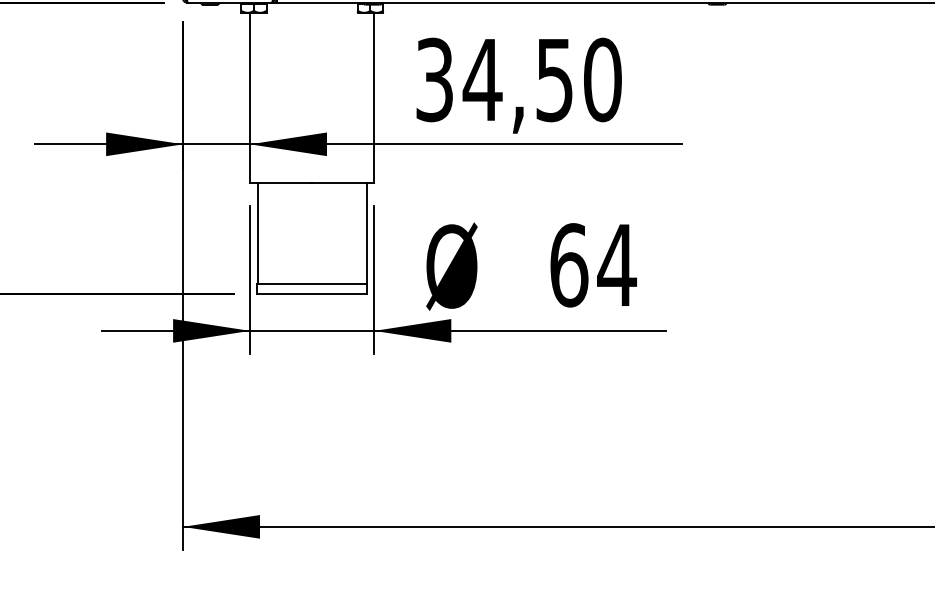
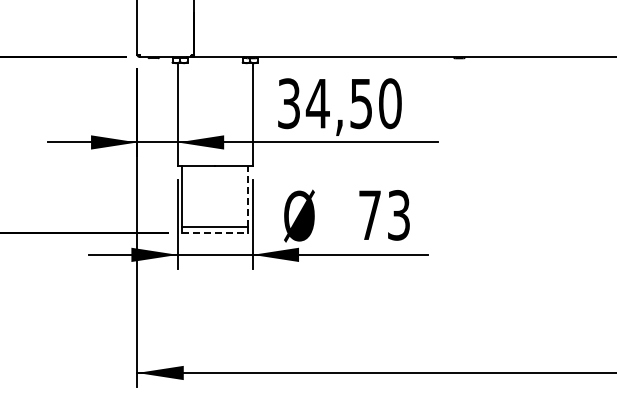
line: (367, 232) -> (248, 195), solid -> dashed
text: (593, 265) -> (384, 215), 64 -> 73
line: (312, 293) -> (215, 232), solid -> dashed

